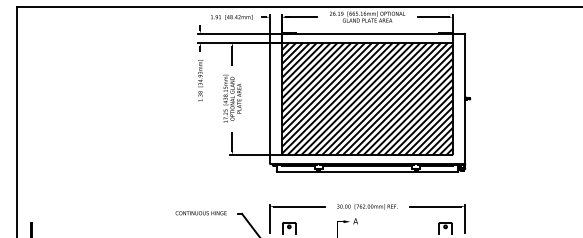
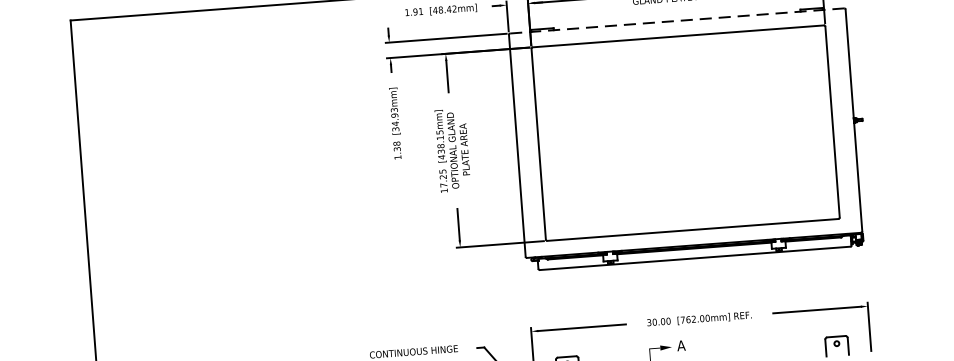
line: (367, 33) -> (677, 20), solid -> dashed
hatch: (367, 98) -> (685, 132), removed

